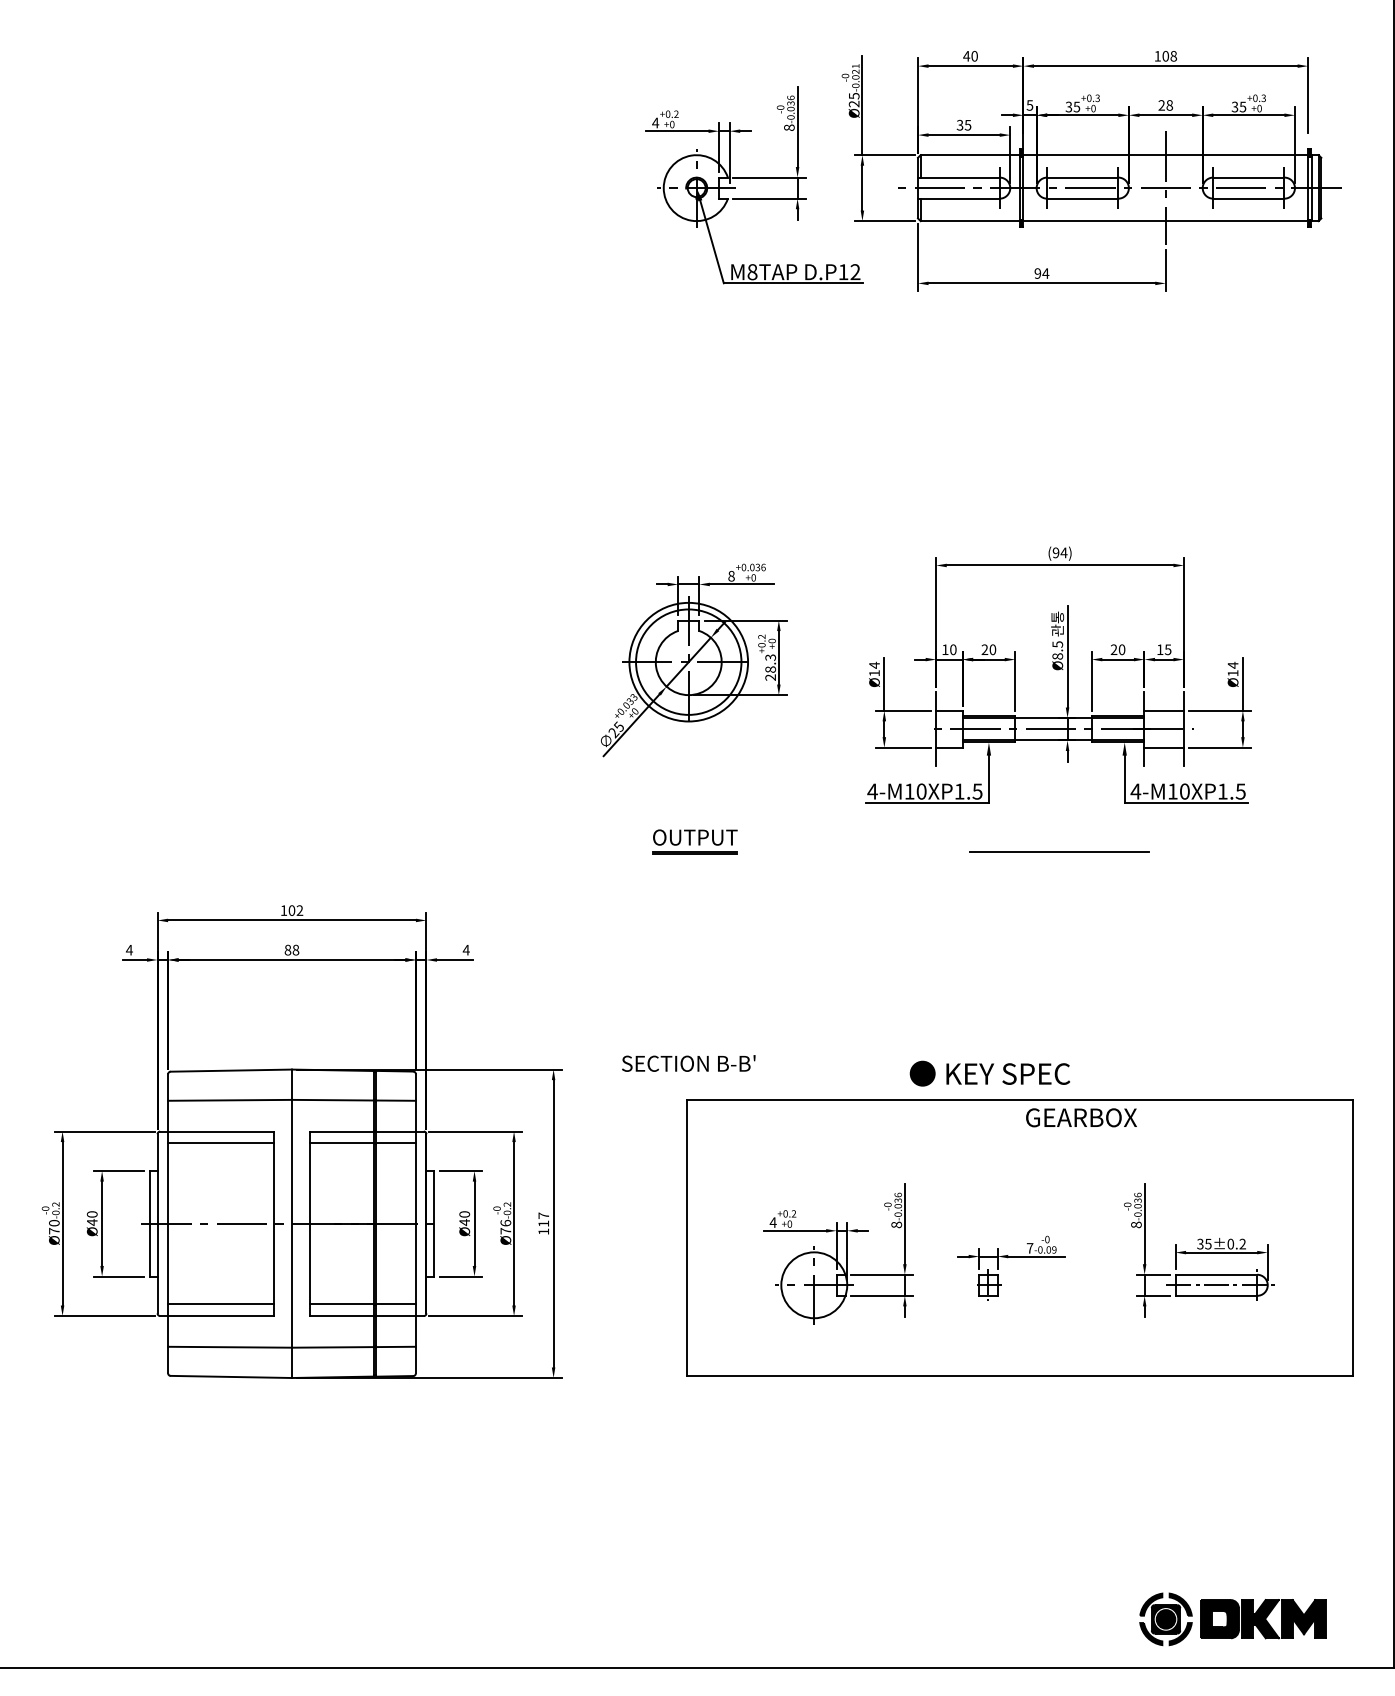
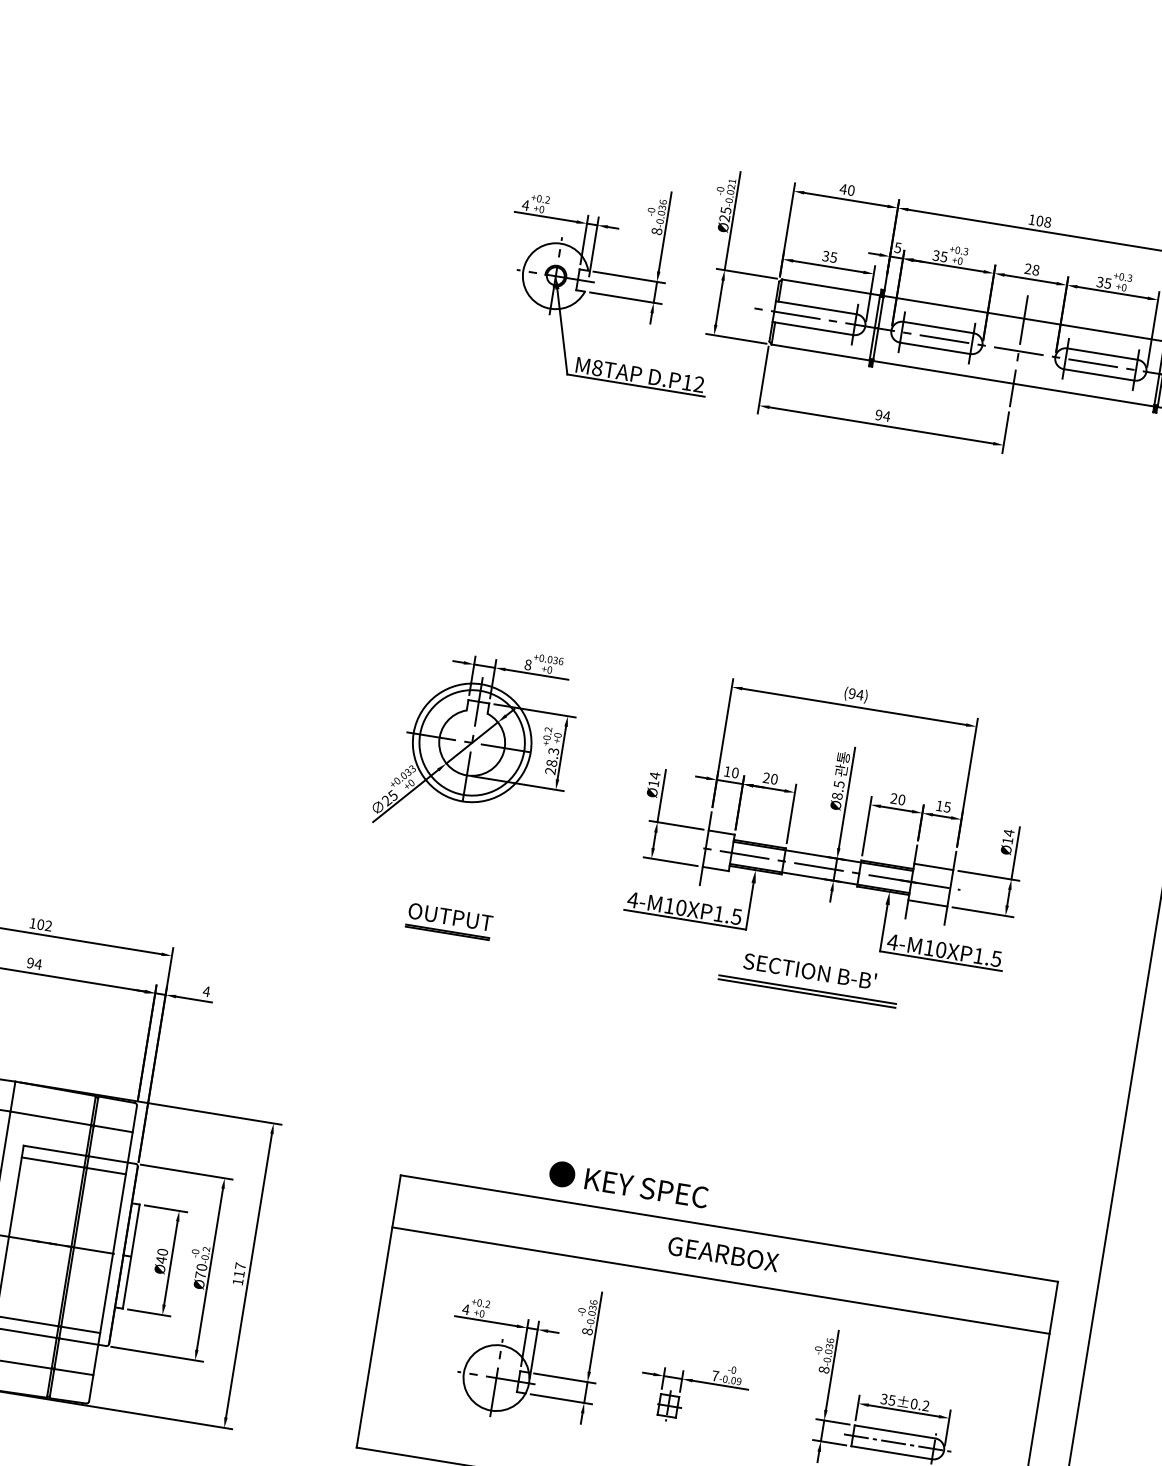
line: (1058, 856) -> (806, 993), added
text: (291, 949) -> (34, 963), 88 -> 94
text: (688, 1063) -> (809, 971), moved
text: (989, 1073) -> (628, 1184), moved
text: (1081, 1117) -> (723, 1253), moved
line: (1020, 1153) -> (721, 1280), added
text: (505, 1222) -> (201, 1266), Ø76 -> Ø70

